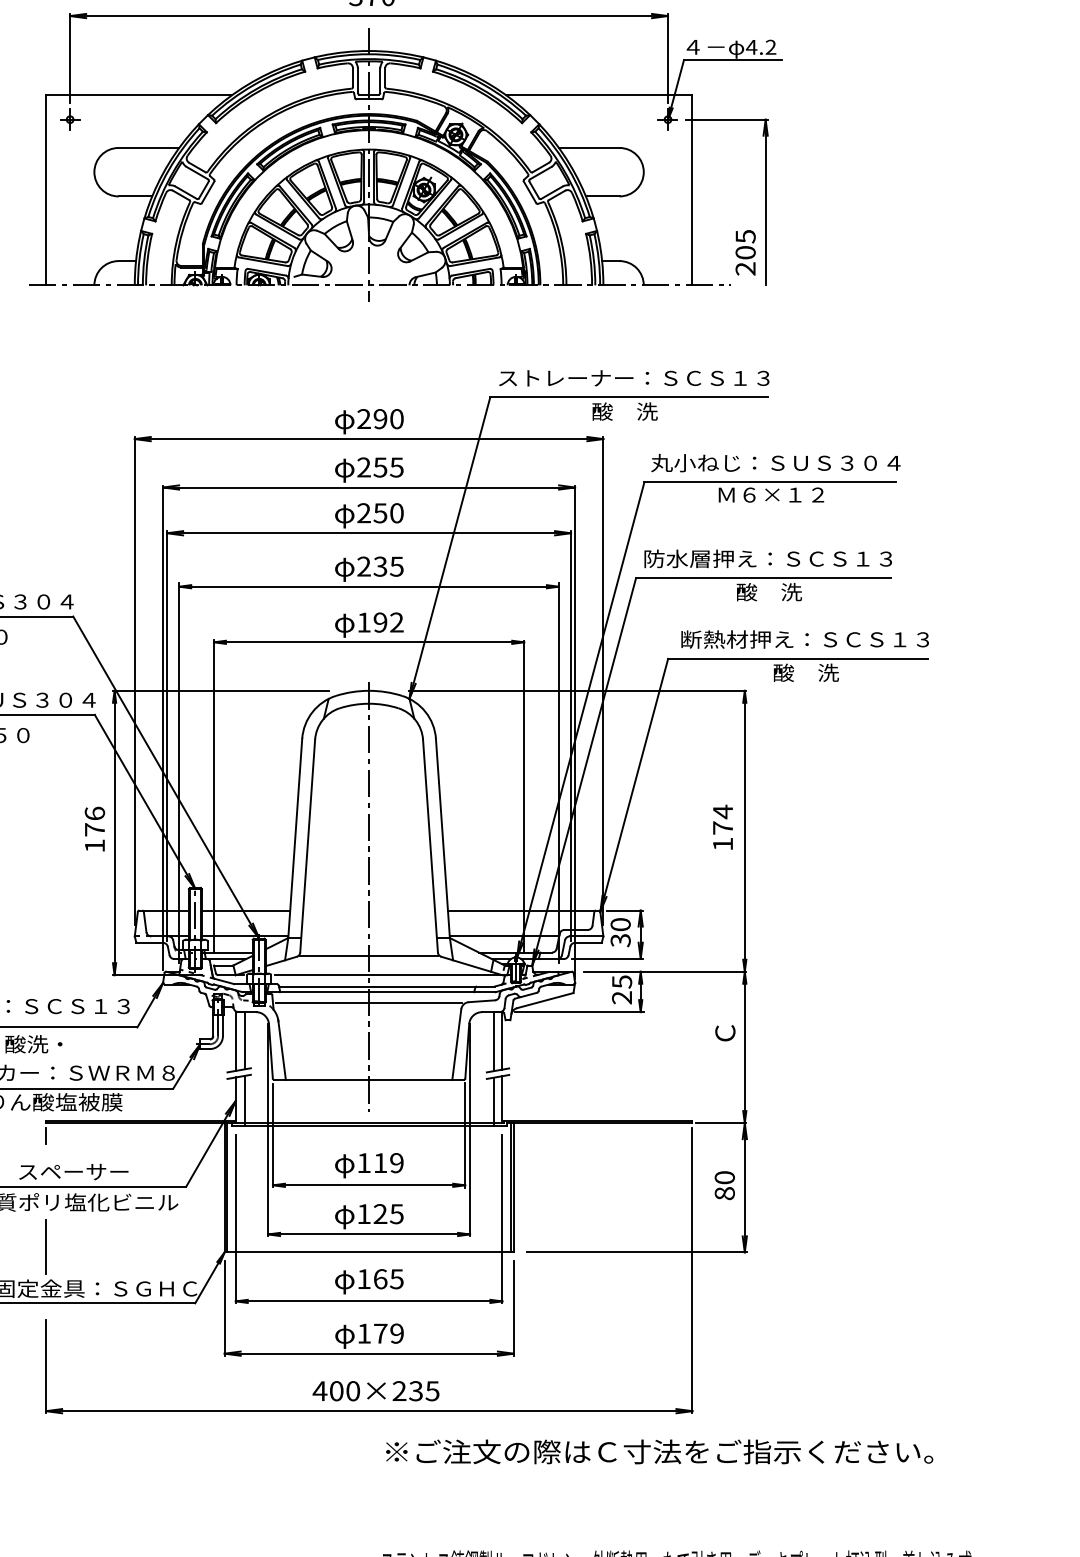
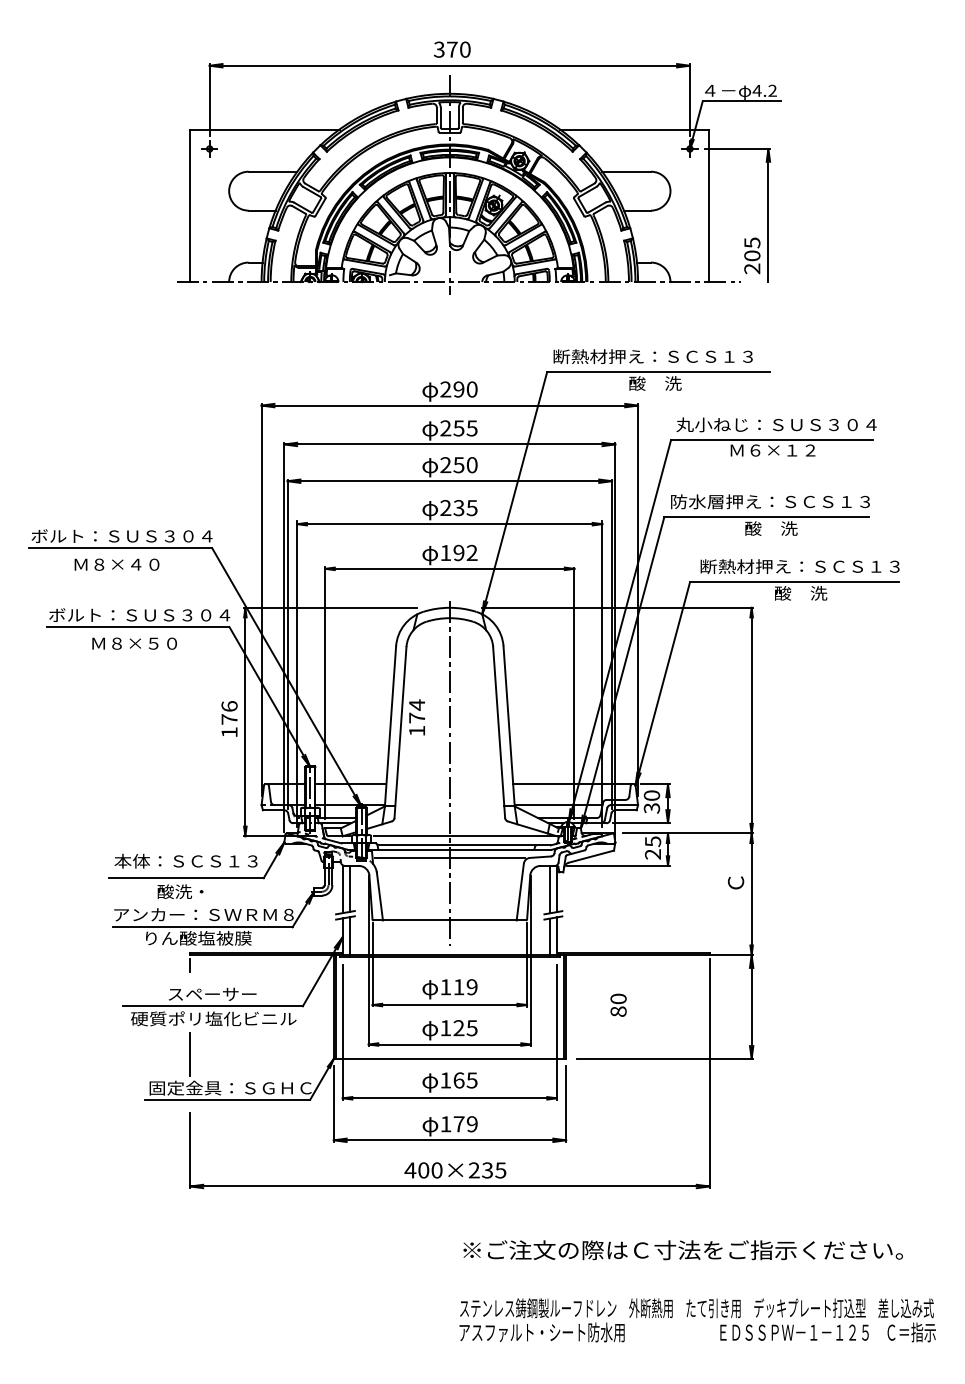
text: (633, 377) -> (662, 356), ストレーナー：ＳＣＳ１３ -> 断熱材押え：ＳＣＳ１３
text: (722, 827) -> (416, 717), moved
line: (368, 955) -> (449, 820), removed
text: (724, 1184) -> (618, 1004), moved
text: (658, 1452) -> (682, 1250), moved

